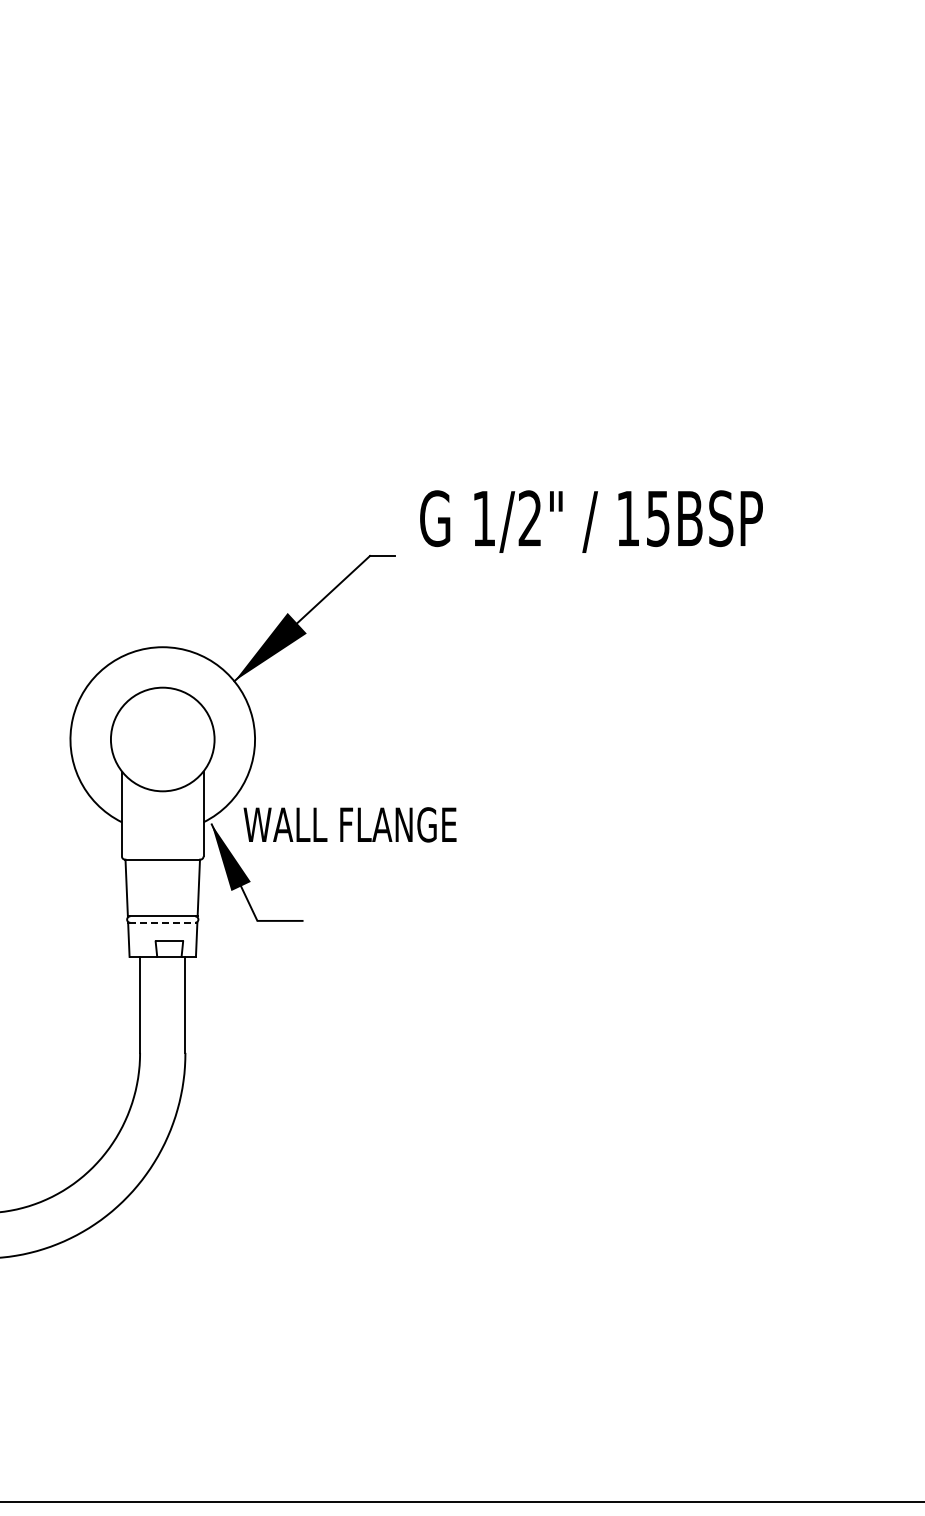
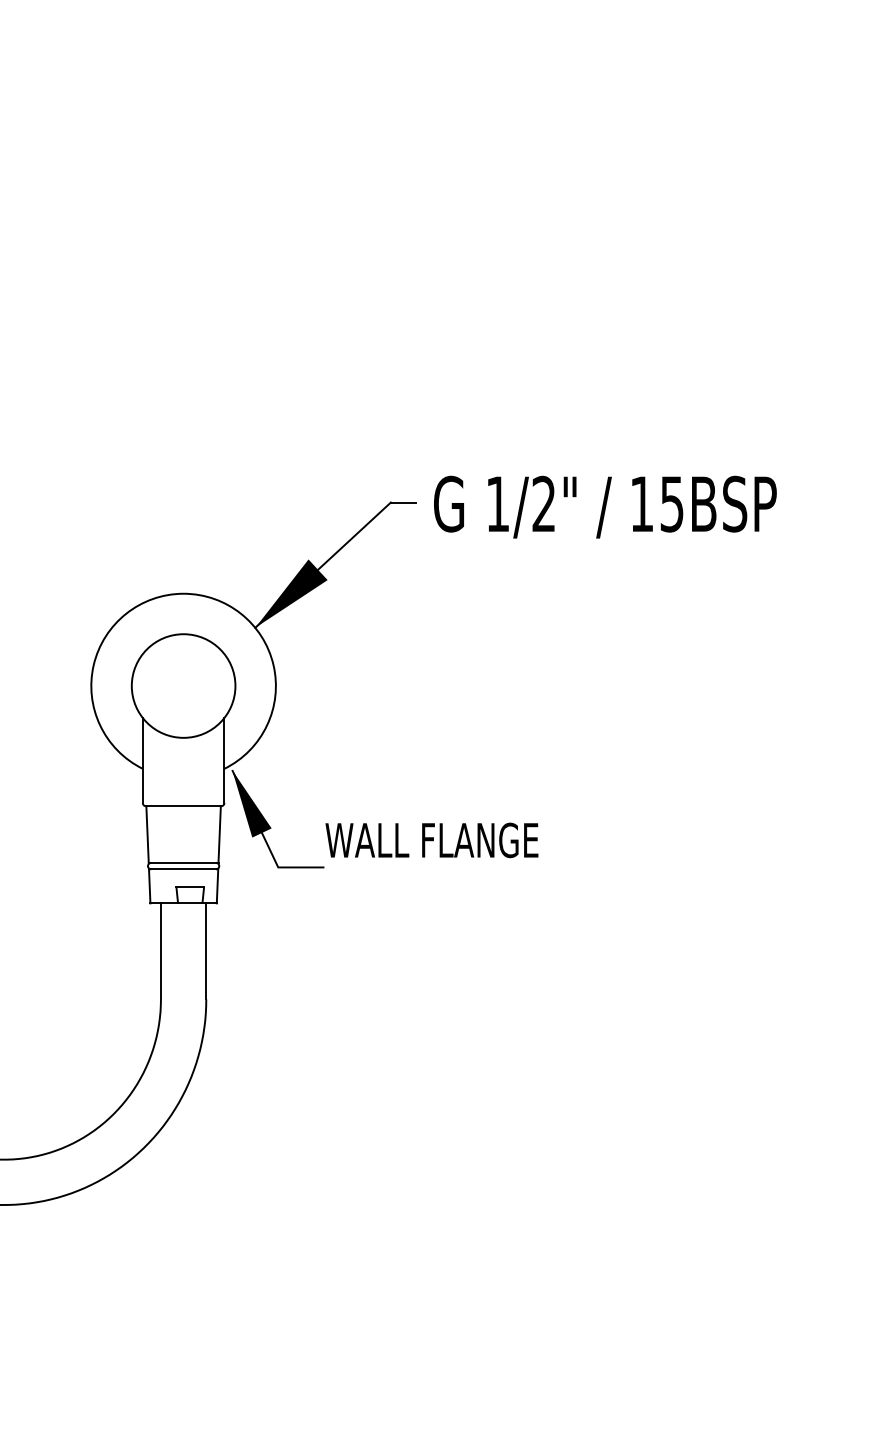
text: (591, 521) -> (605, 507), moved
text: (349, 824) -> (431, 840), moved
line: (163, 922) -> (184, 869), dashed -> solid

